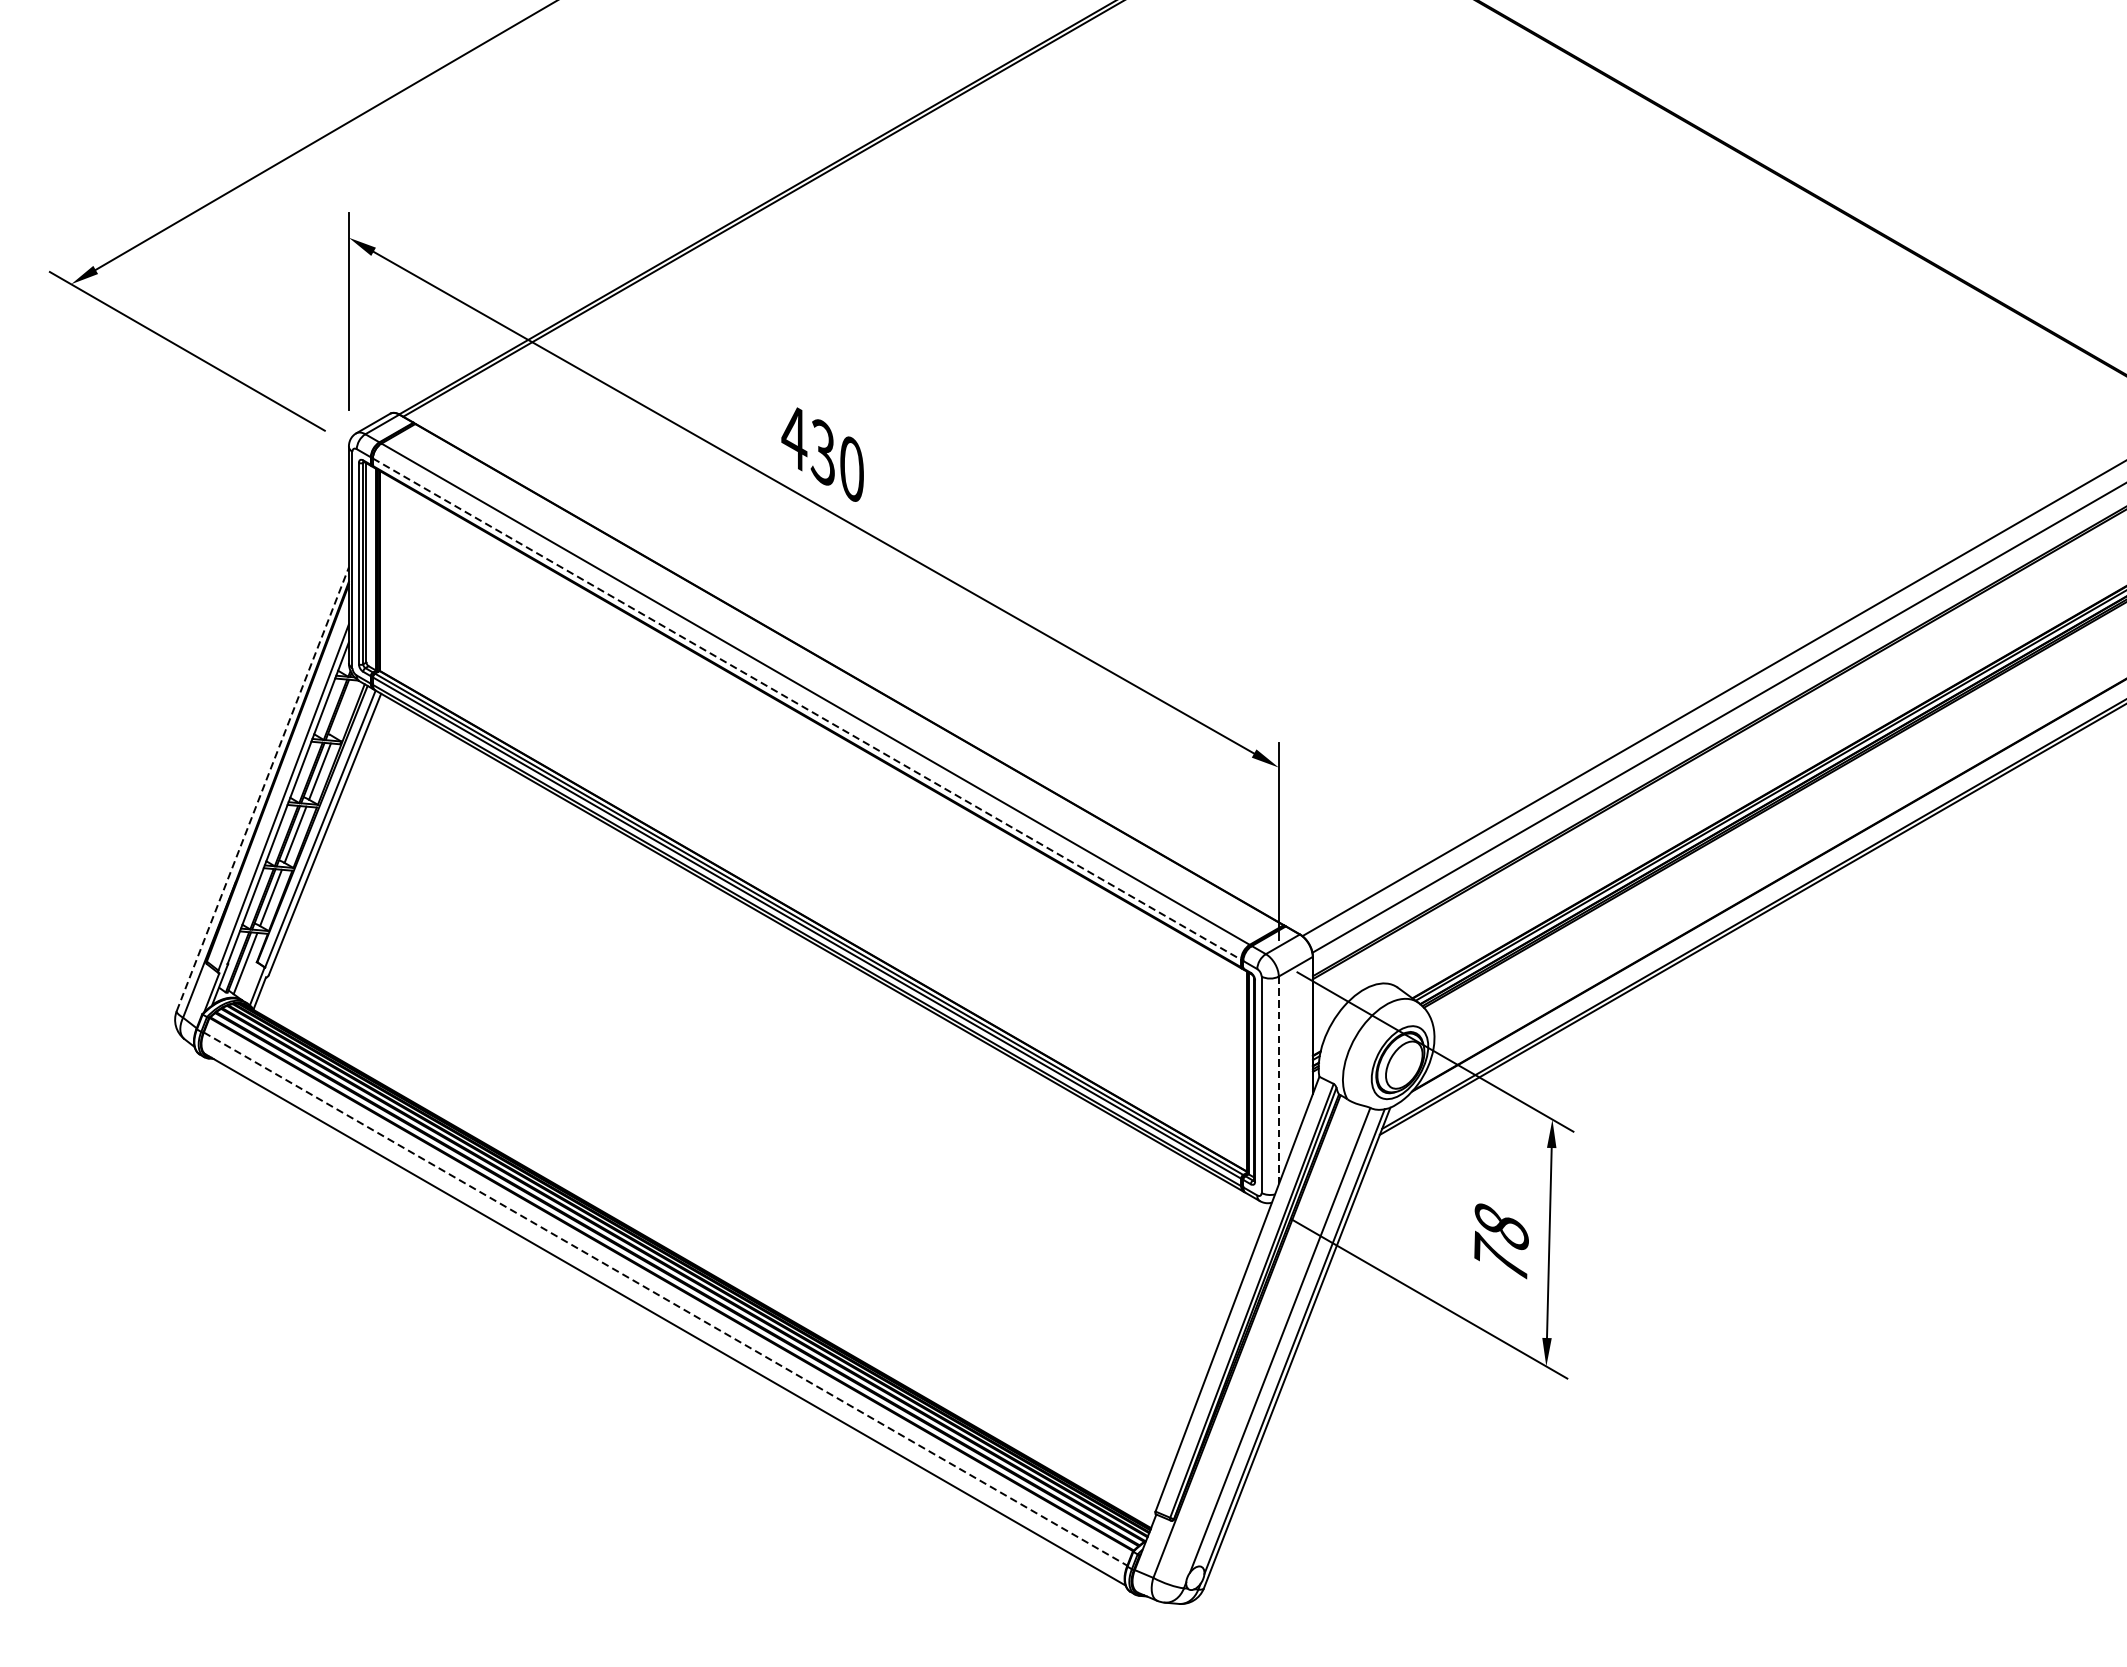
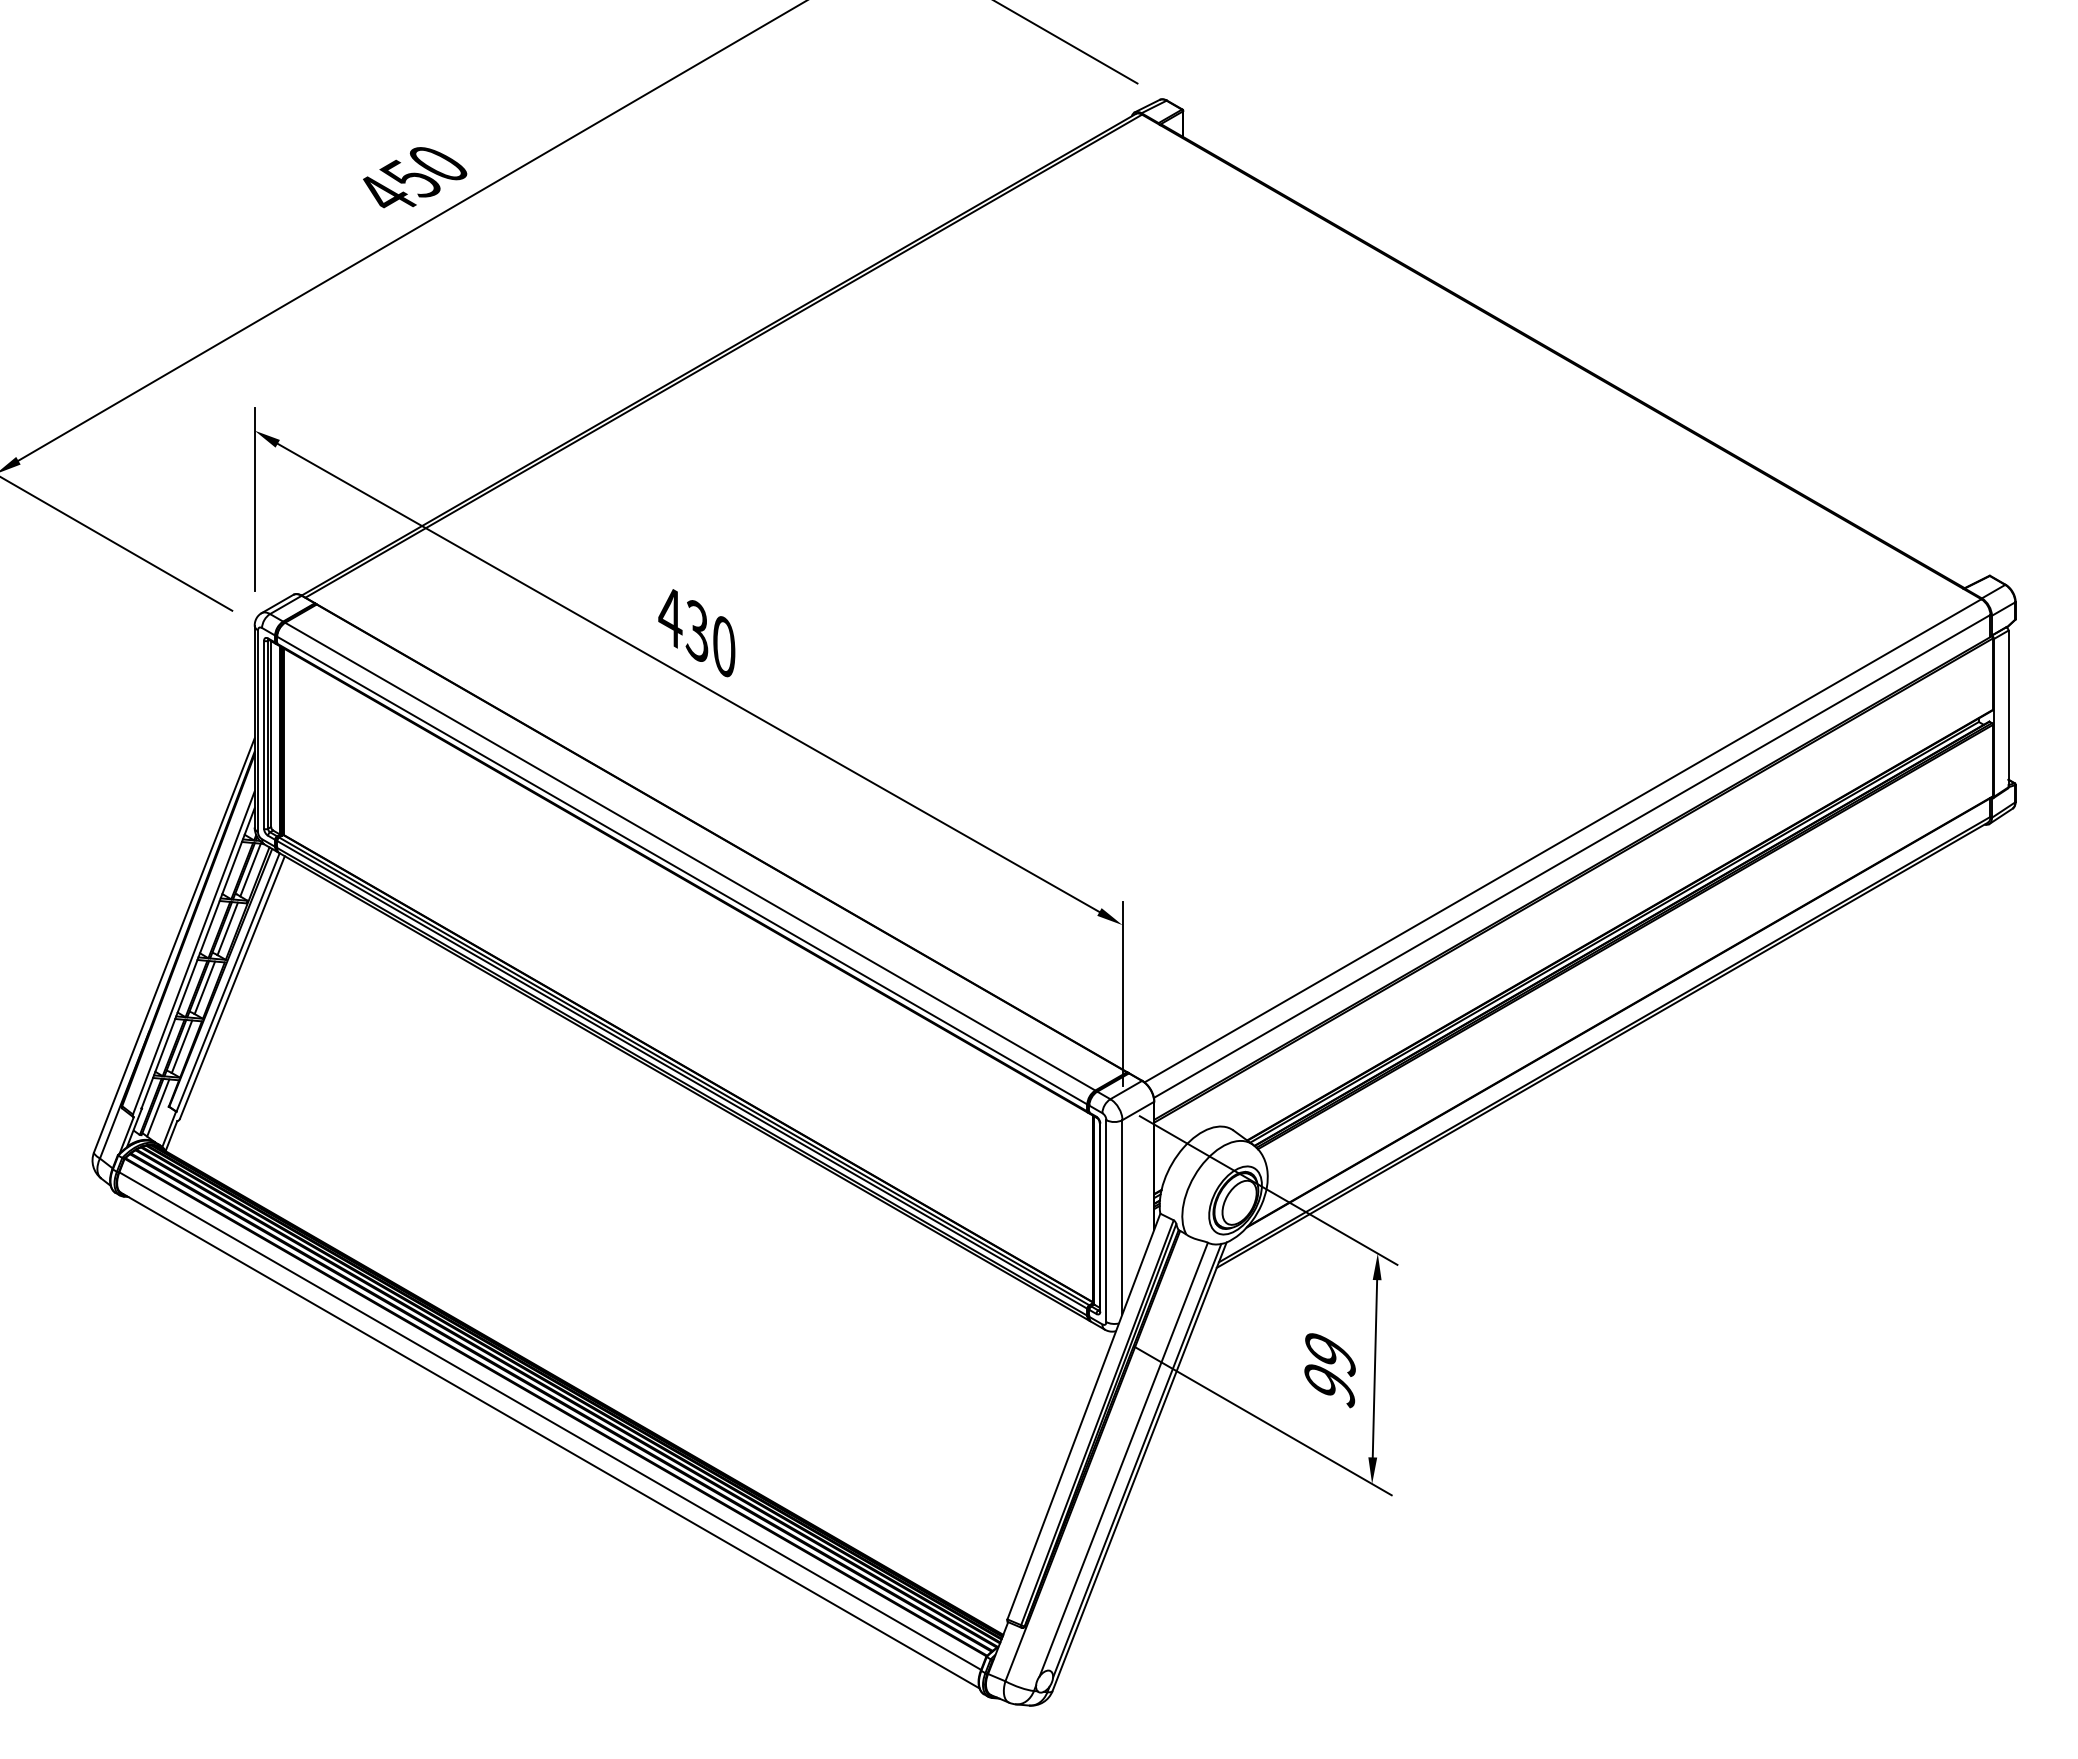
line: (344, 707) -> (250, 869), added
line: (807, 709) -> (682, 870), dashed -> solid
line: (262, 788) -> (174, 944), dashed -> solid
line: (1278, 1079) -> (1122, 1216), dashed -> solid
text: (1500, 1244) -> (1329, 1370), 78 -> 99
line: (665, 1299) -> (550, 1421), dashed -> solid

